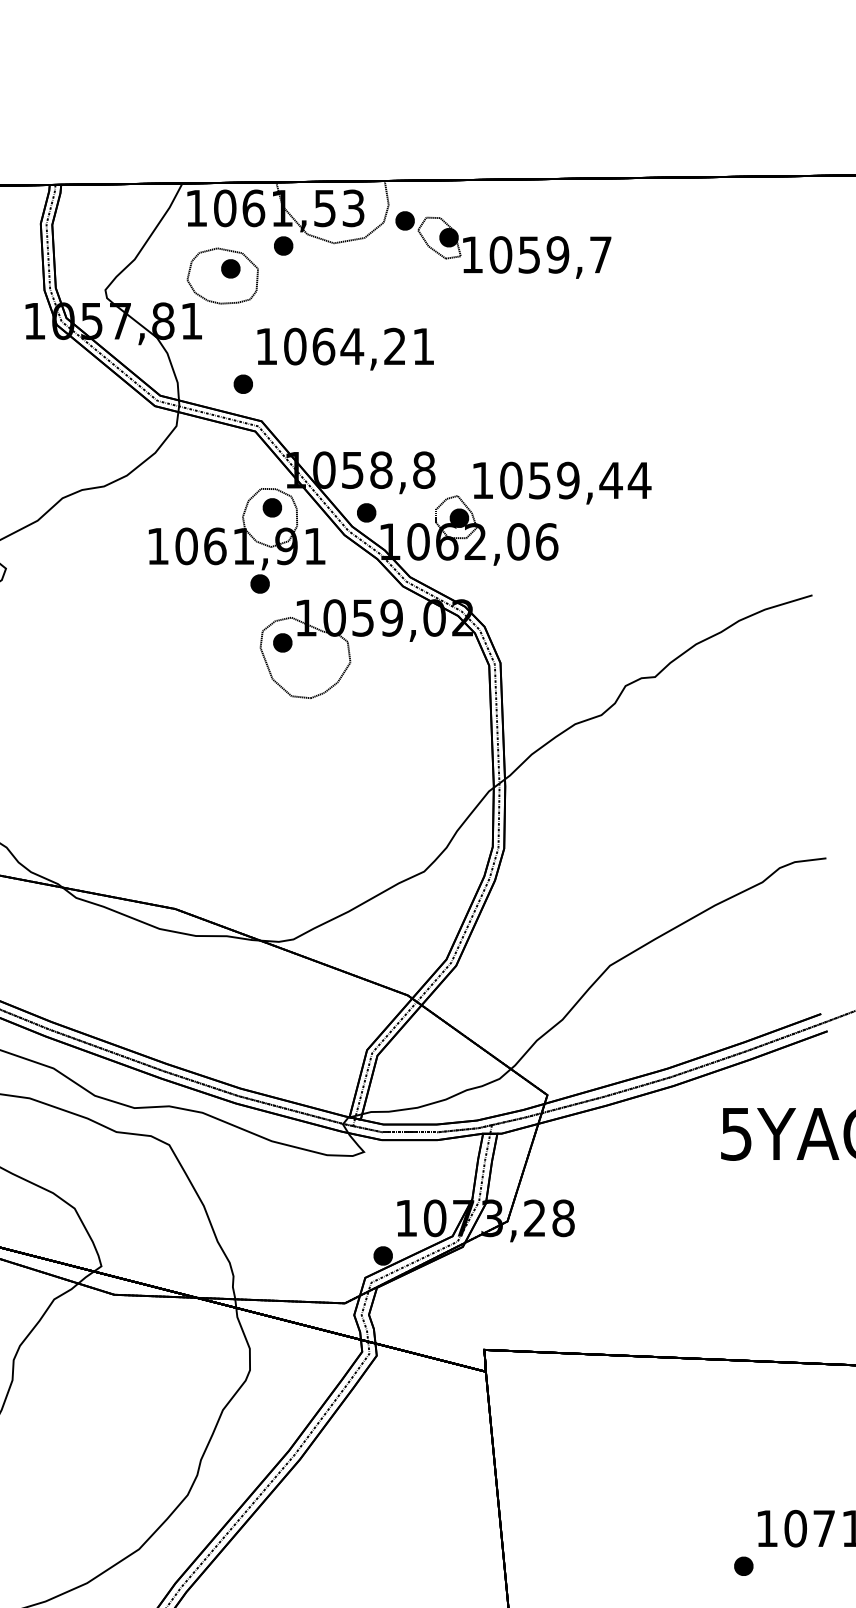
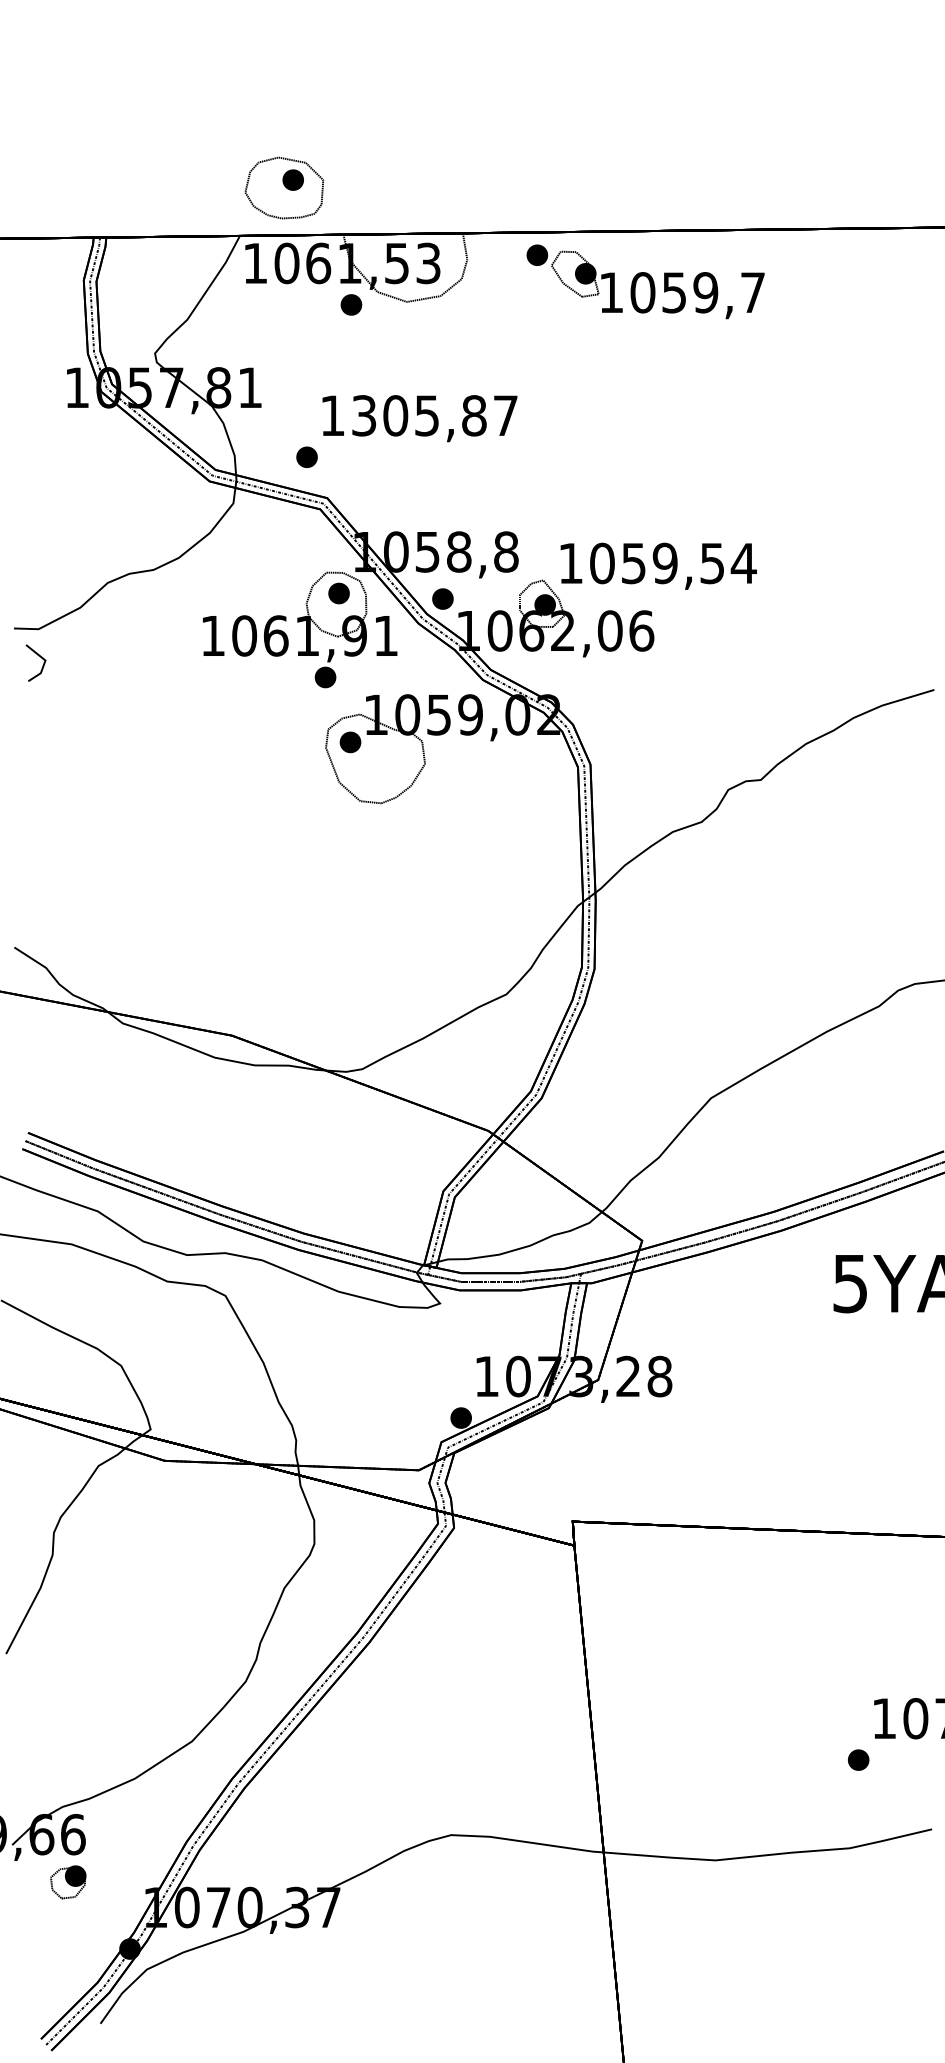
part: (503, 244) -> (645, 281), moved
part: (222, 275) -> (284, 187), moved
text: (358, 346) -> (434, 415), 1064,21 -> 1305,87
text: (611, 480) -> (712, 563), 1059,44 -> 1059,54

